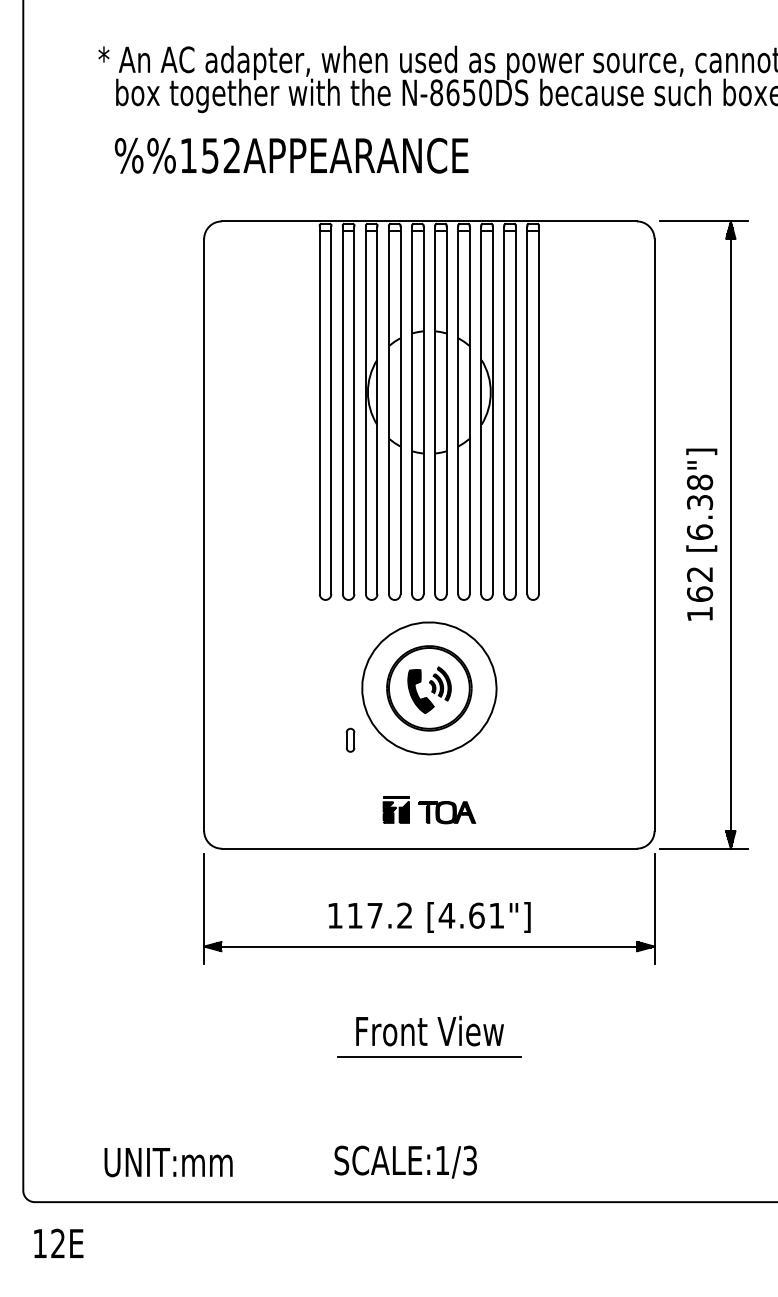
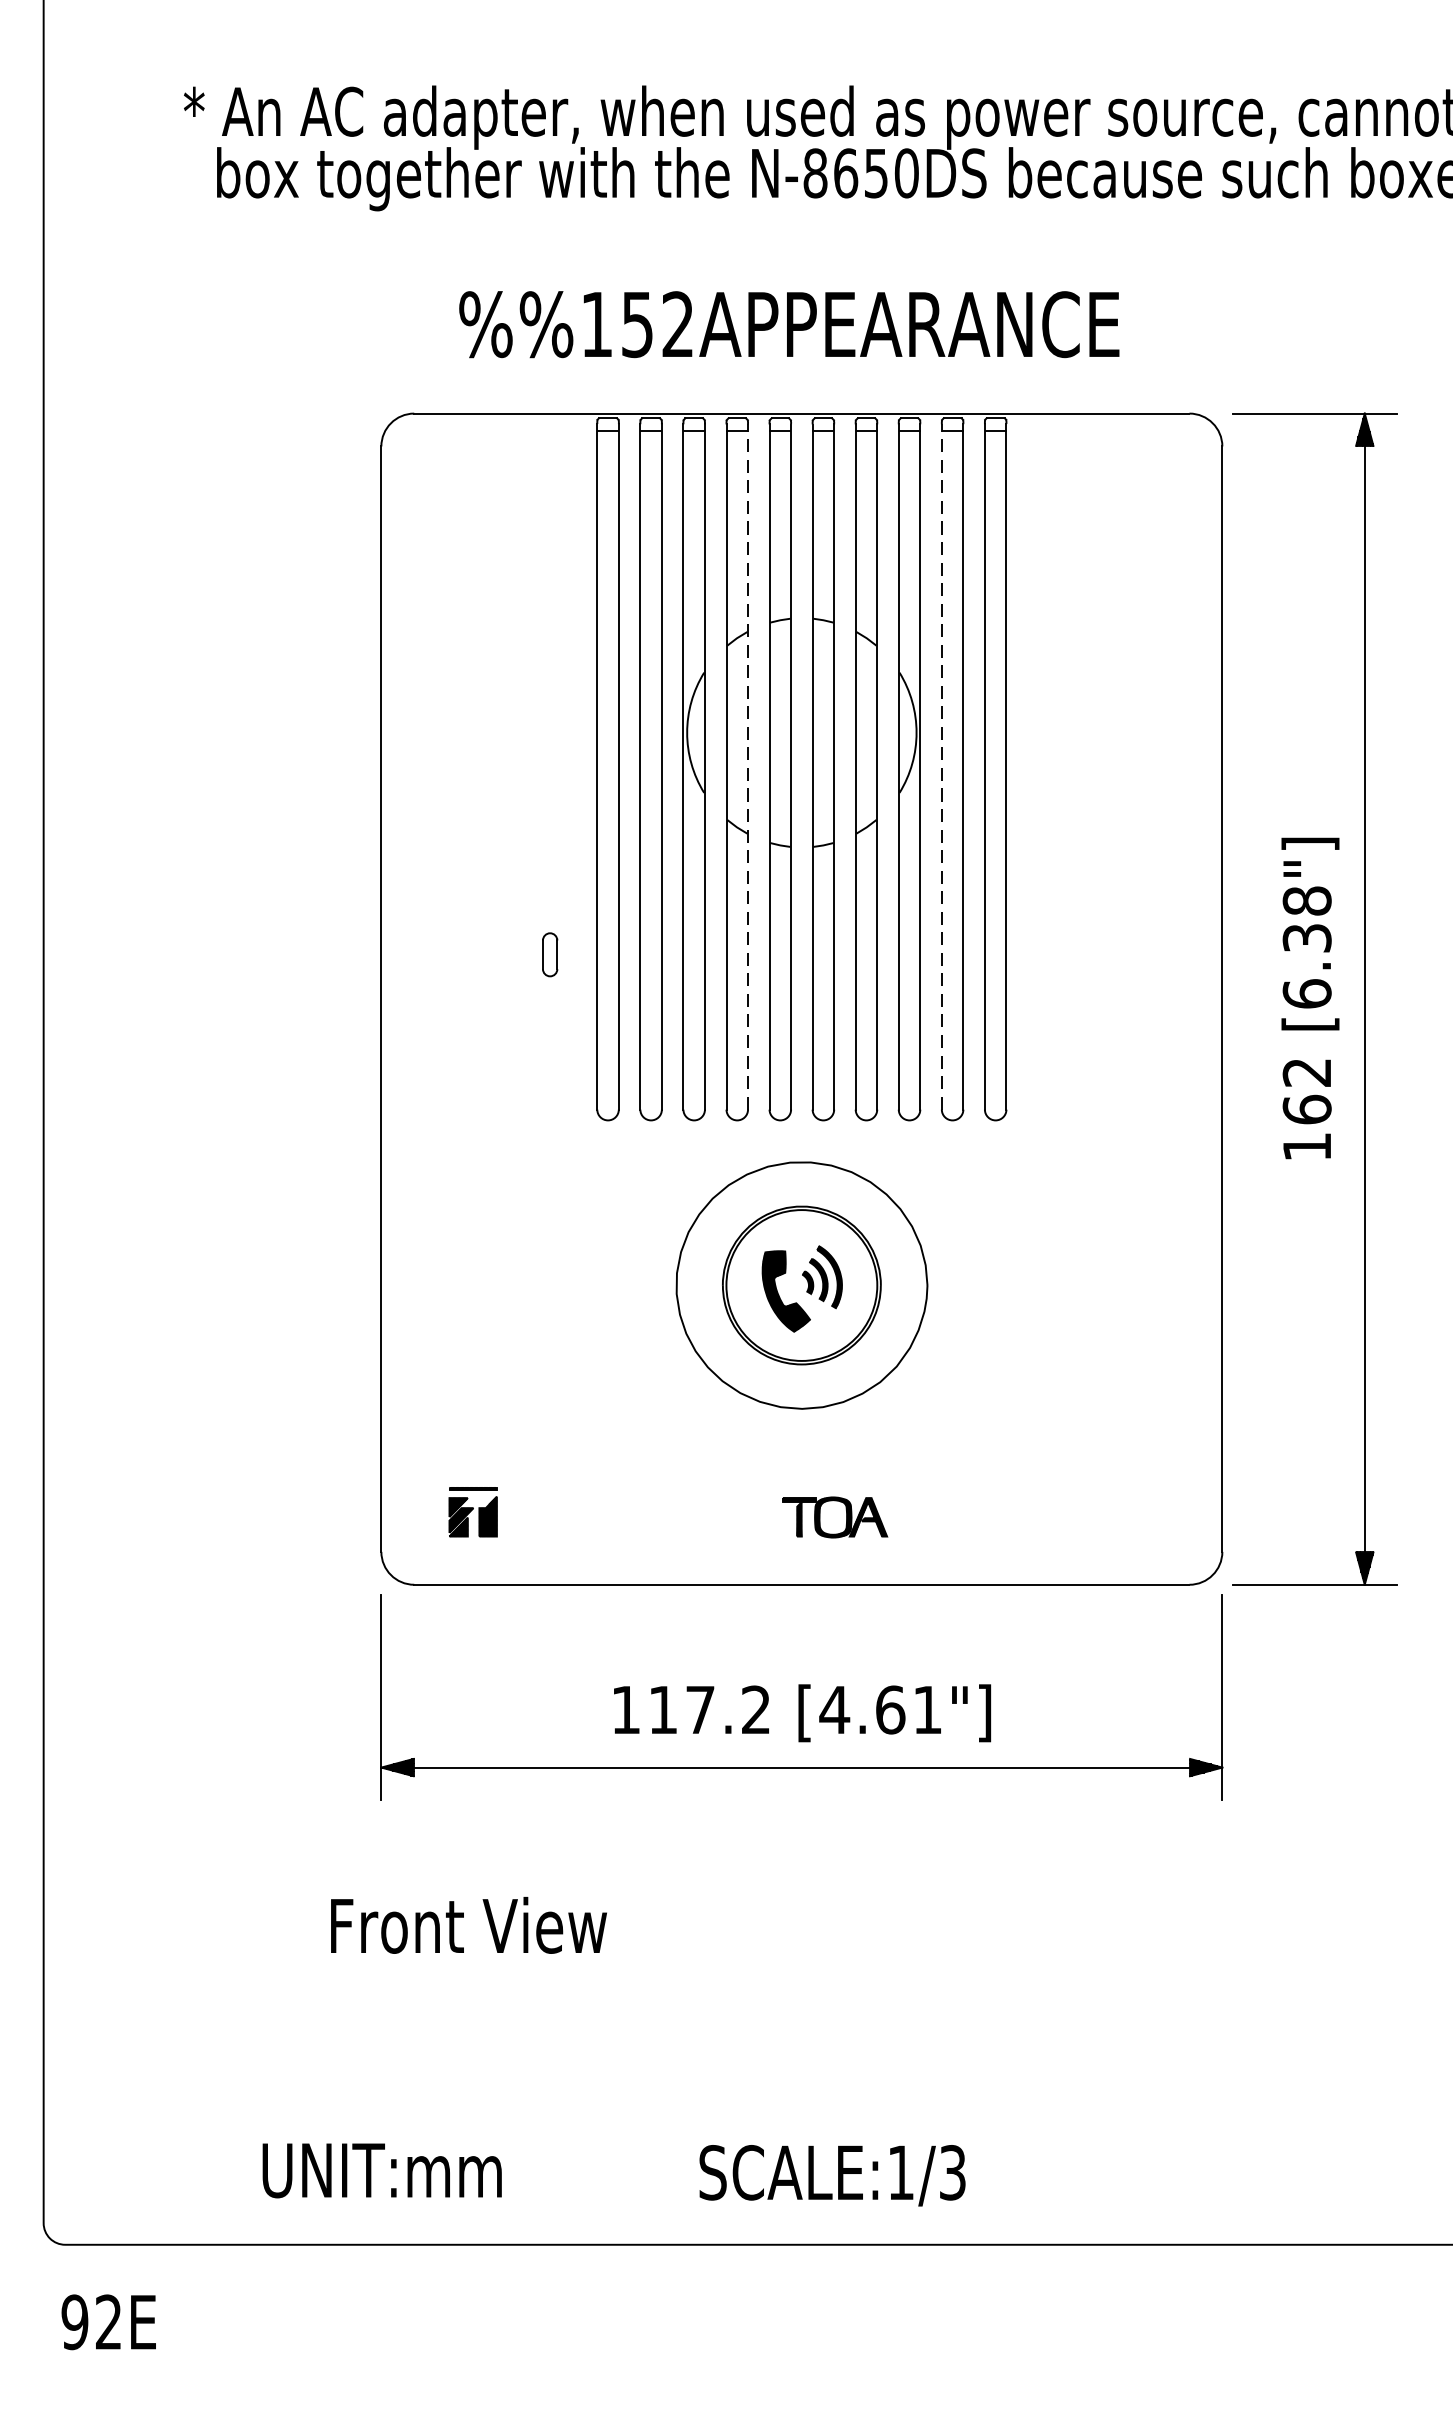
text: (291, 155) -> (789, 324), moved
line: (400, 410) -> (747, 766), solid -> dashed
line: (504, 410) -> (942, 766), solid -> dashed
part: (350, 739) -> (550, 953), moved
part: (395, 809) -> (471, 1511), moved
text: (429, 1030) -> (467, 1924), moved
line: (429, 1057) -> (802, 1974), removed
text: (405, 1161) -> (831, 2174), moved
text: (168, 1162) -> (382, 2170), moved
text: (40, 1243) -> (75, 2321), 12E -> 92E

